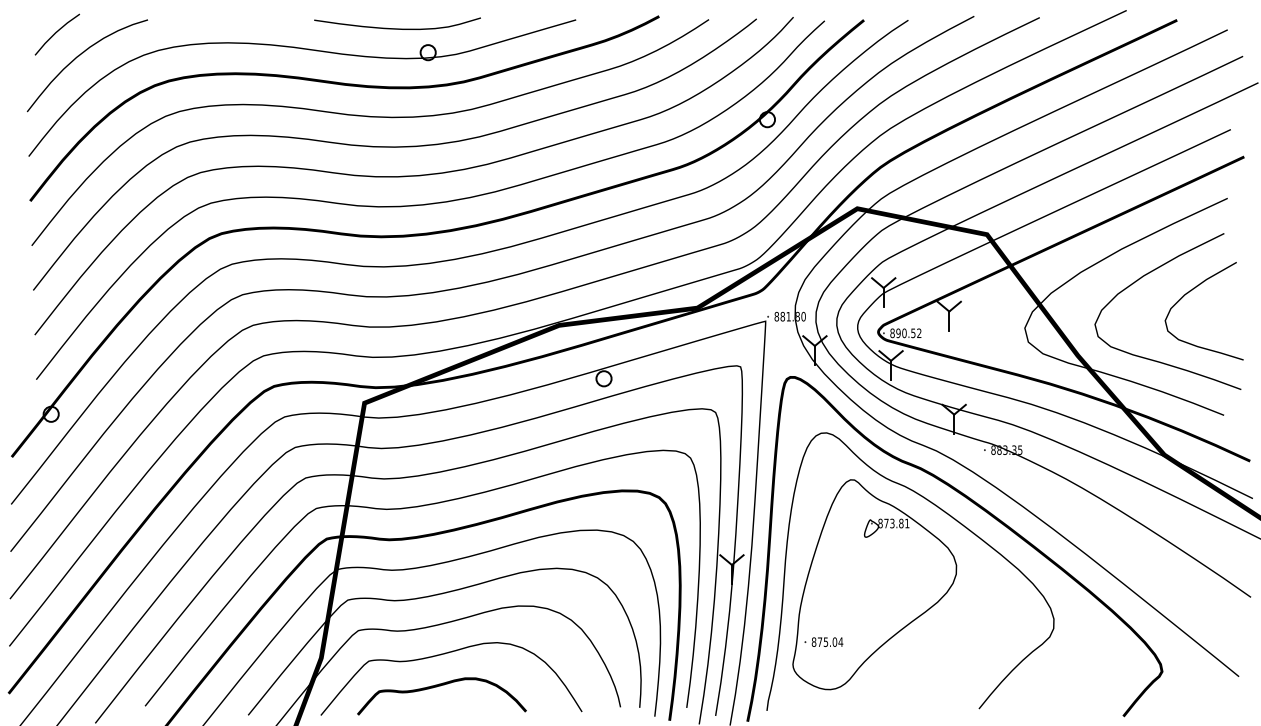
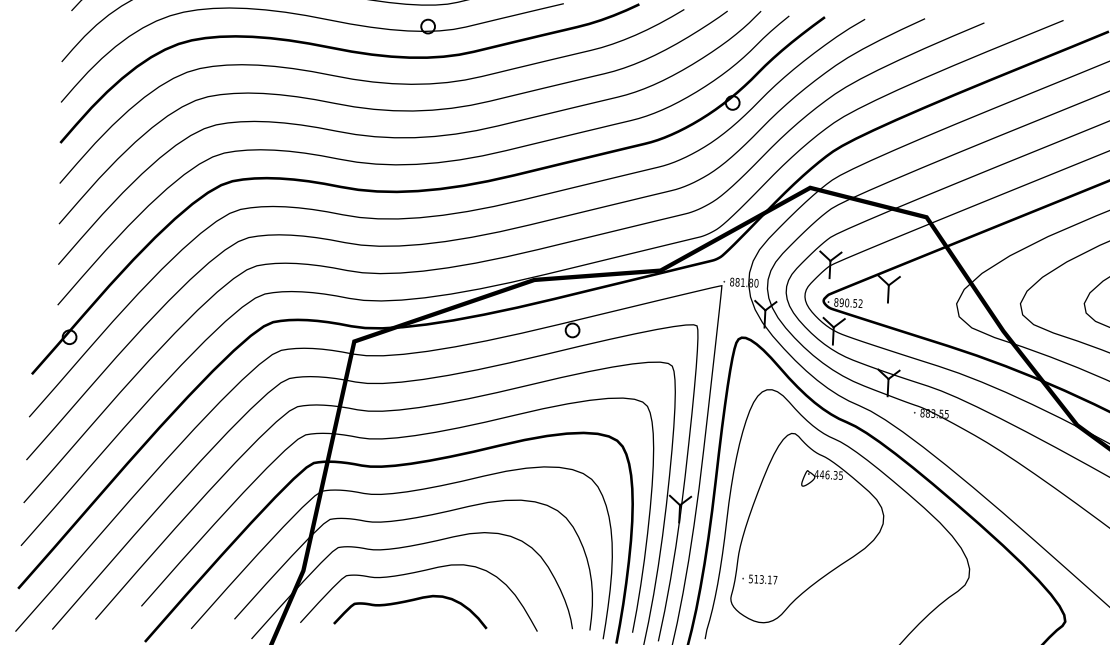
text: (1014, 448) -> (941, 412), 883.35 -> 883.55
text: (893, 523) -> (828, 474), 873.81 -> 446.35
text: (827, 641) -> (763, 578), 875.04 -> 513.17

